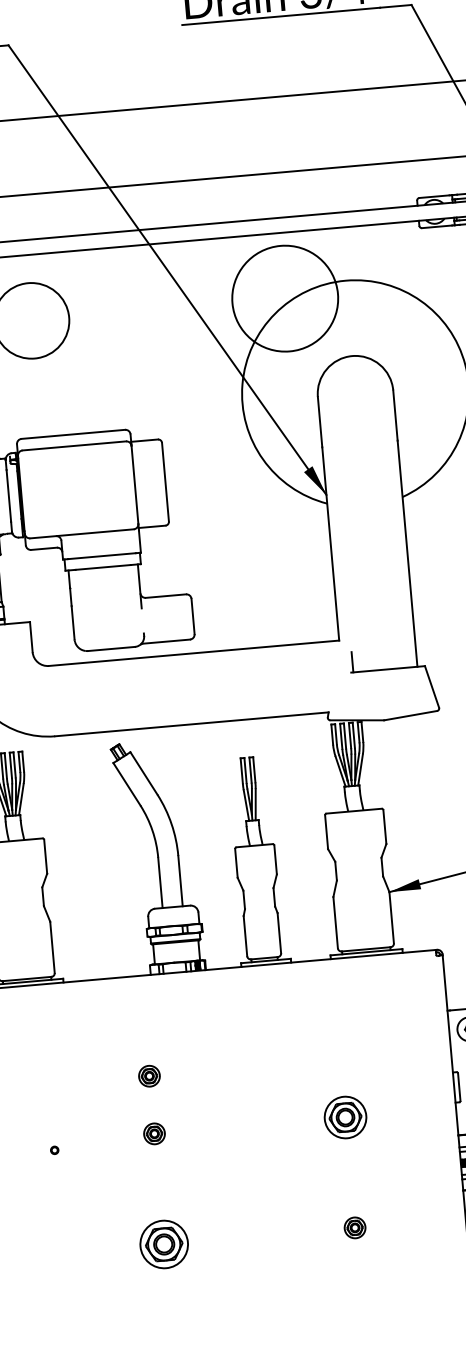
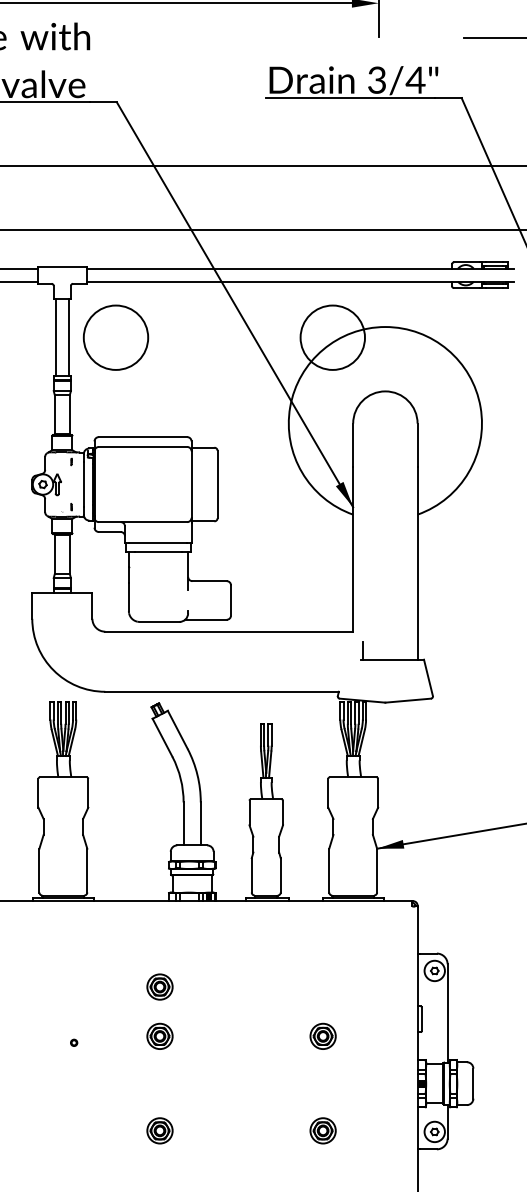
circle: (284, 298) -> (332, 337), size x0.71
part: (148, 1075) -> (159, 986), size x1.43
part: (344, 1116) -> (322, 1035), size x0.71
part: (153, 1133) -> (159, 1035), size x1.43
part: (354, 1227) -> (322, 1130), size x1.43
part: (163, 1244) -> (159, 1130), size x0.62

